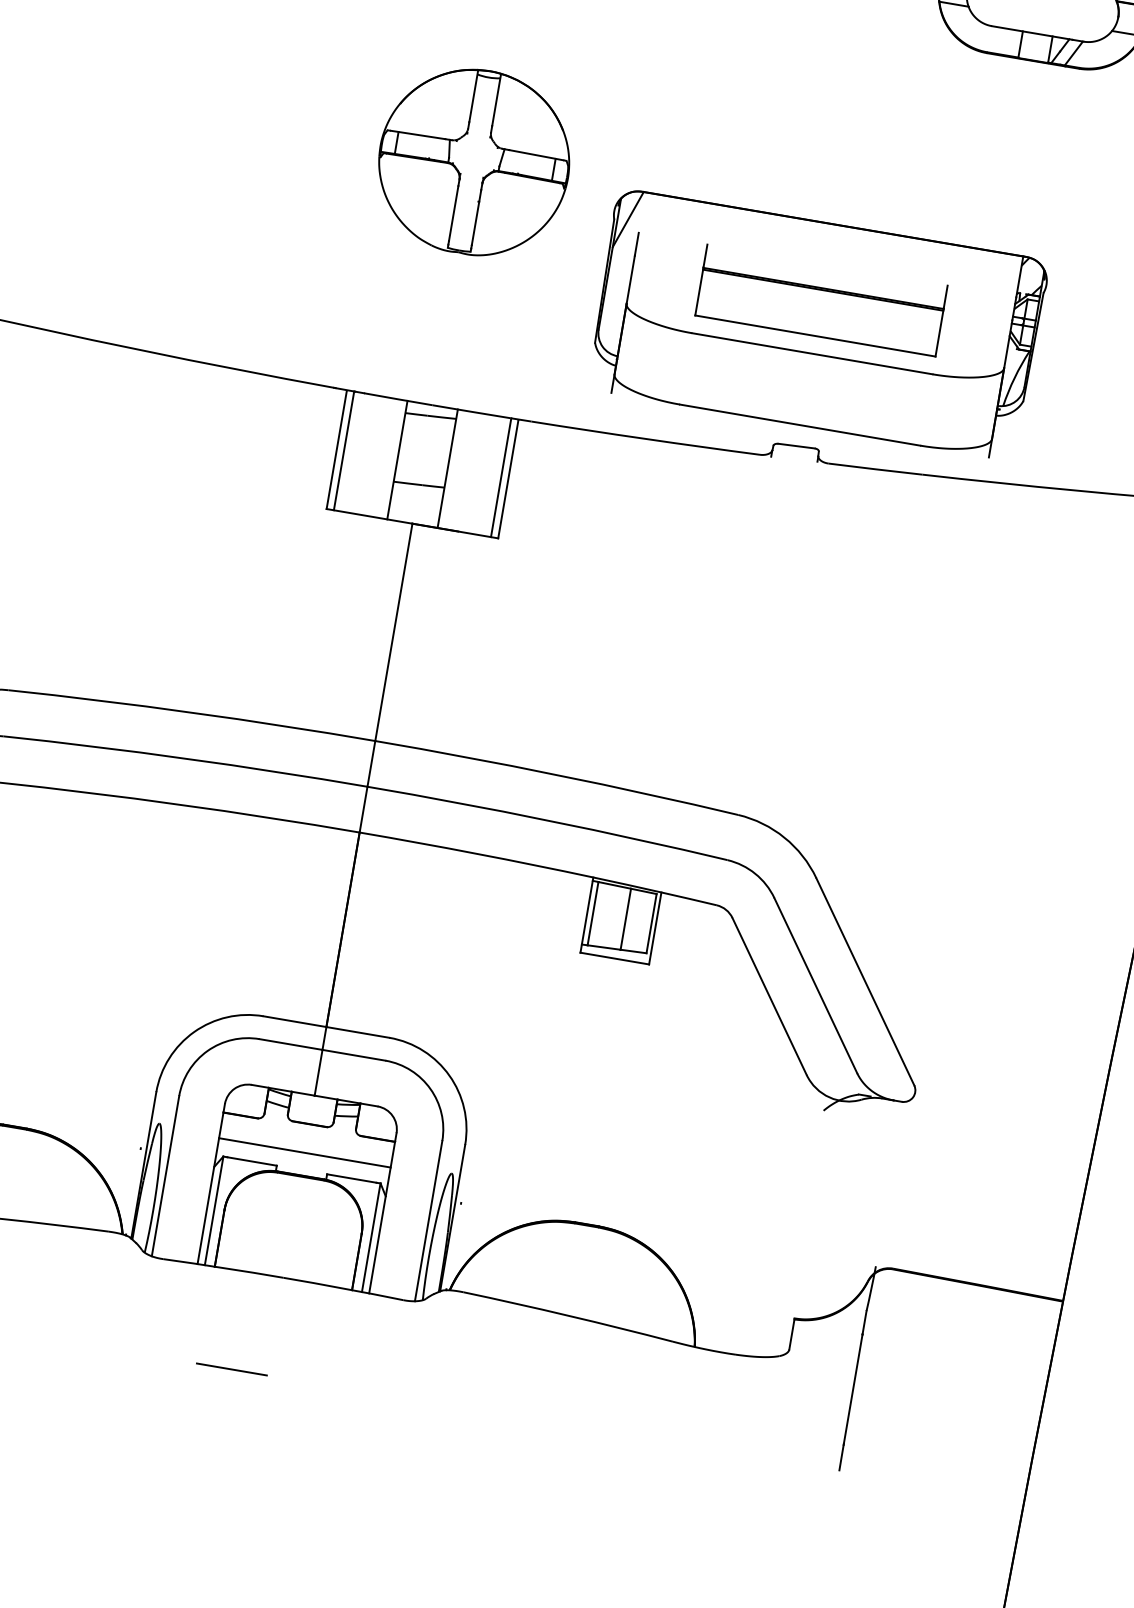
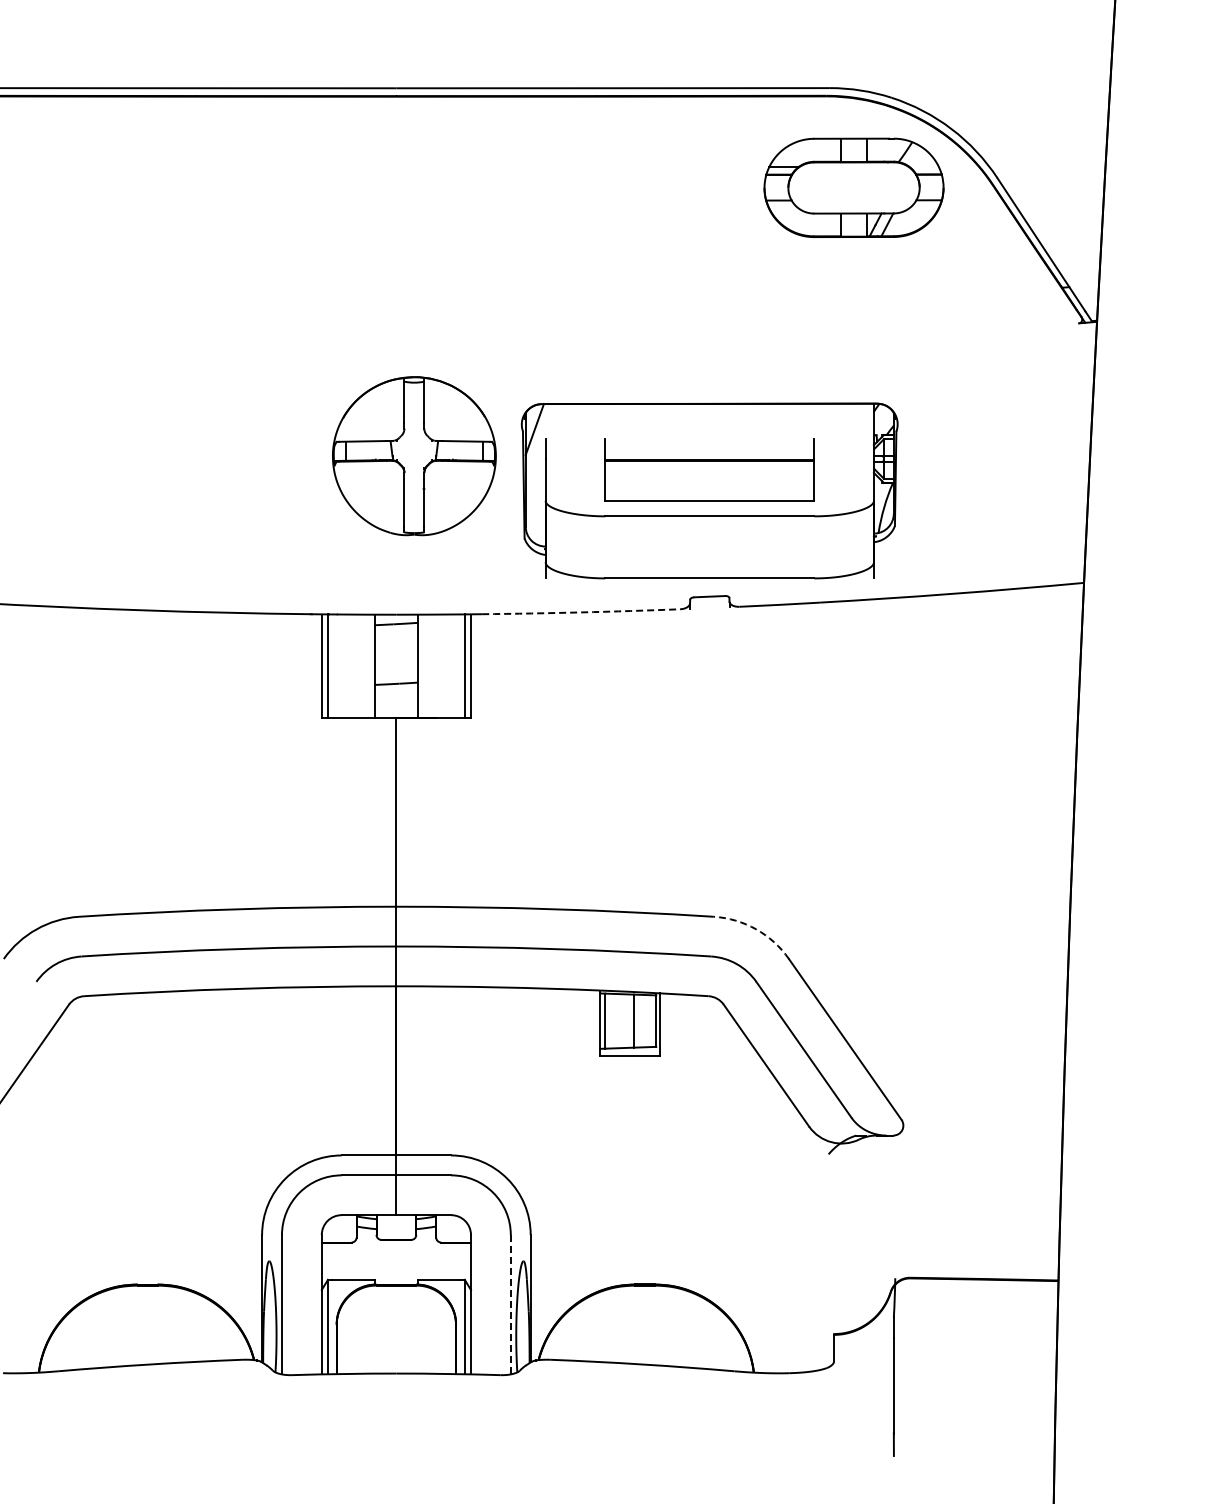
part: (474, 162) -> (414, 456), moved
arc: (645, 439) -> (581, 612), solid -> dashed
arc: (784, 837) -> (756, 929), solid -> dashed
line: (305, 1152) -> (396, 1264), removed
line: (428, 1220) -> (510, 1304), solid -> dashed
line: (231, 1369) -> (365, 1458), removed

